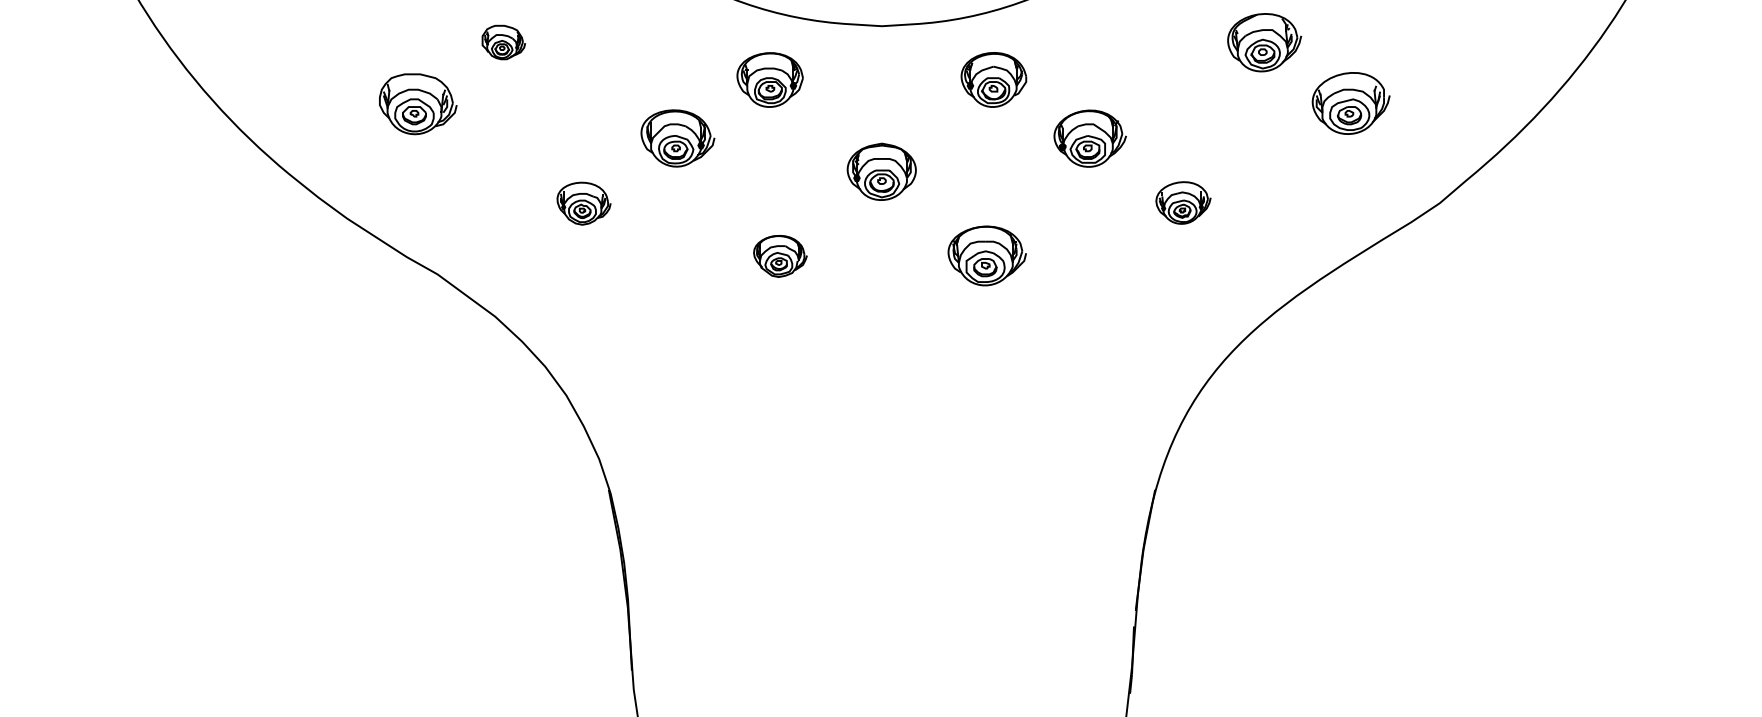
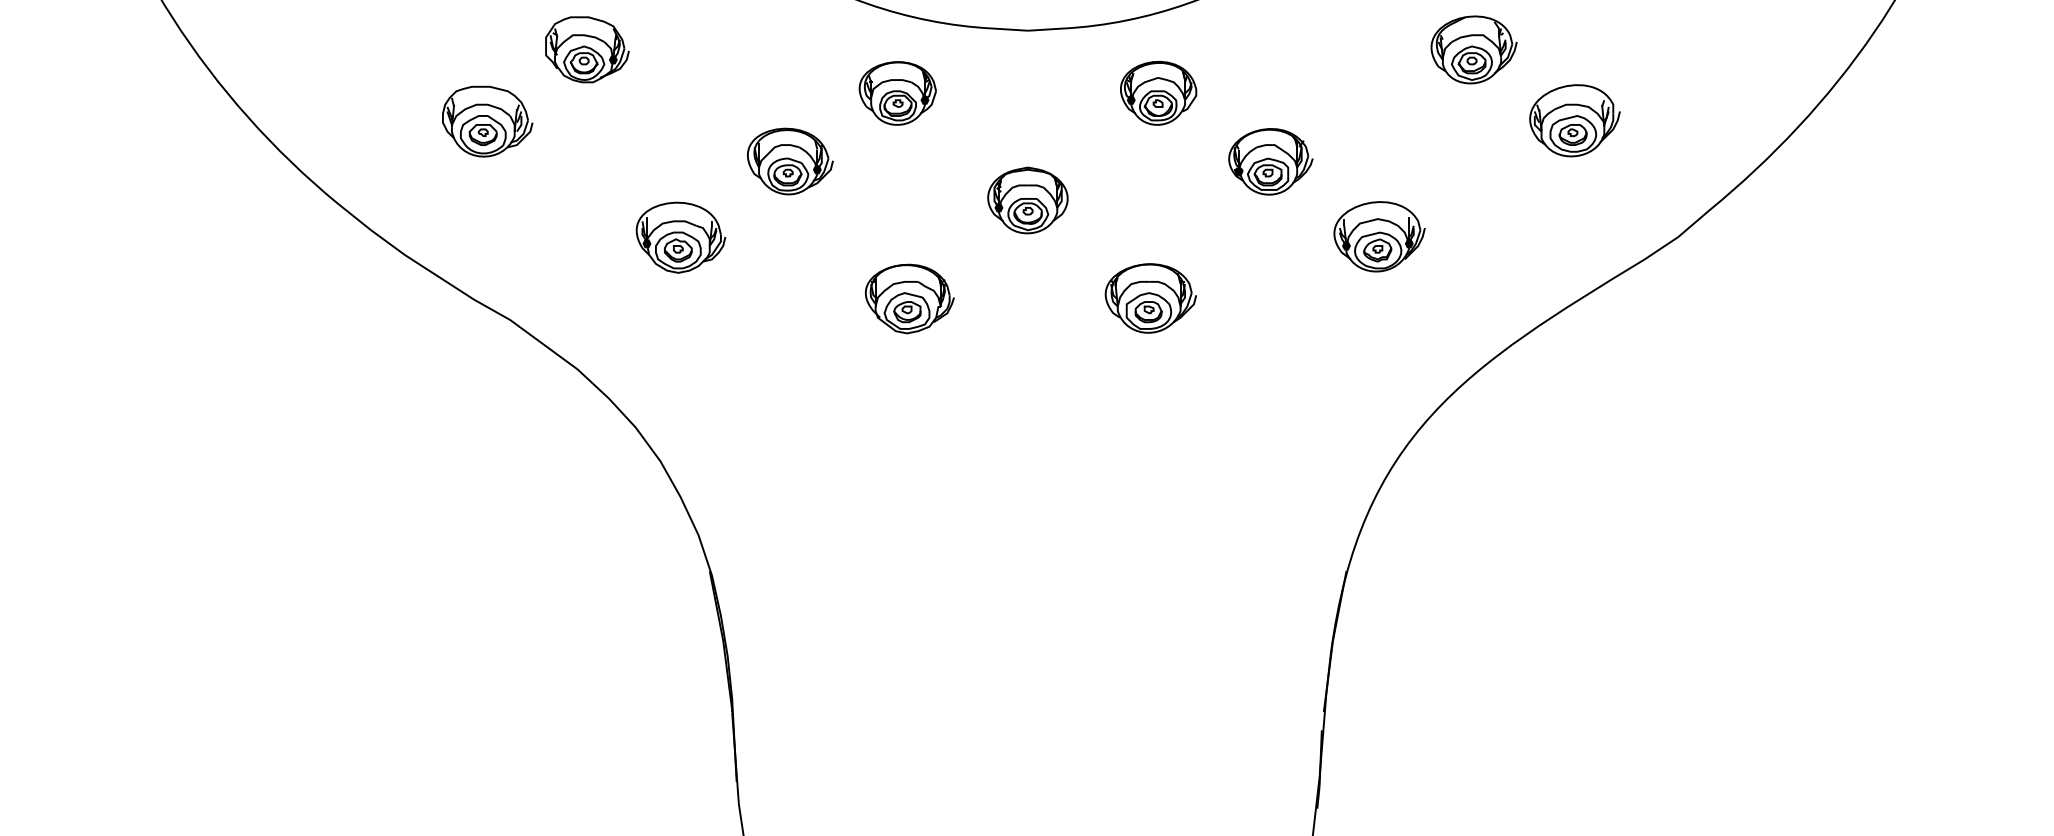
part: (503, 42) -> (587, 49), size x1.67
part: (1183, 202) -> (1379, 236), size x1.43
part: (583, 203) -> (680, 237), size x1.43
part: (780, 256) -> (909, 299), size x1.43

